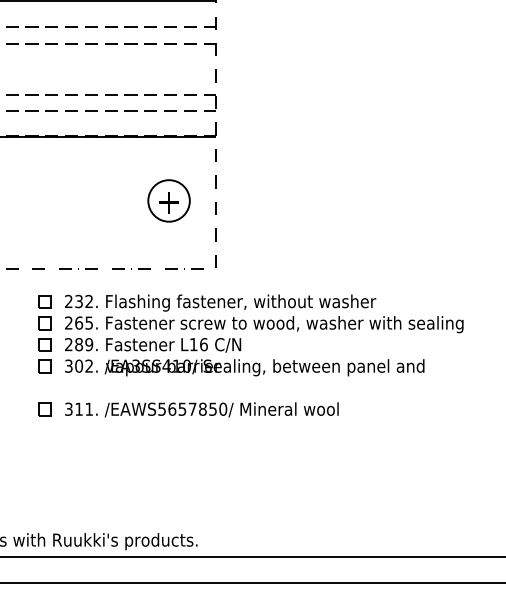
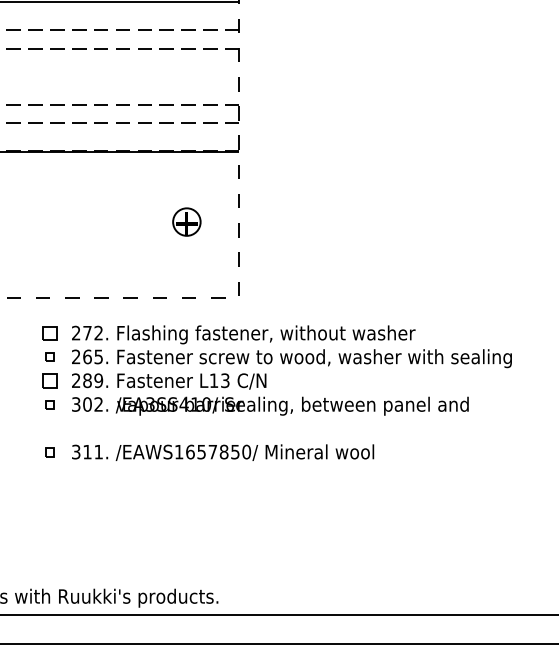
circle: (168, 201) -> (186, 222), size x0.6
text: (79, 300) -> (87, 332), 232. -> 272.
part: (44, 322) -> (49, 356), size x0.6
text: (204, 344) -> (225, 380), L16 -> L13
part: (44, 366) -> (49, 404), size x0.6
part: (44, 409) -> (49, 452), size x0.6
text: (162, 409) -> (179, 452), /EAWS5657850/ -> /EAWS1657850/

